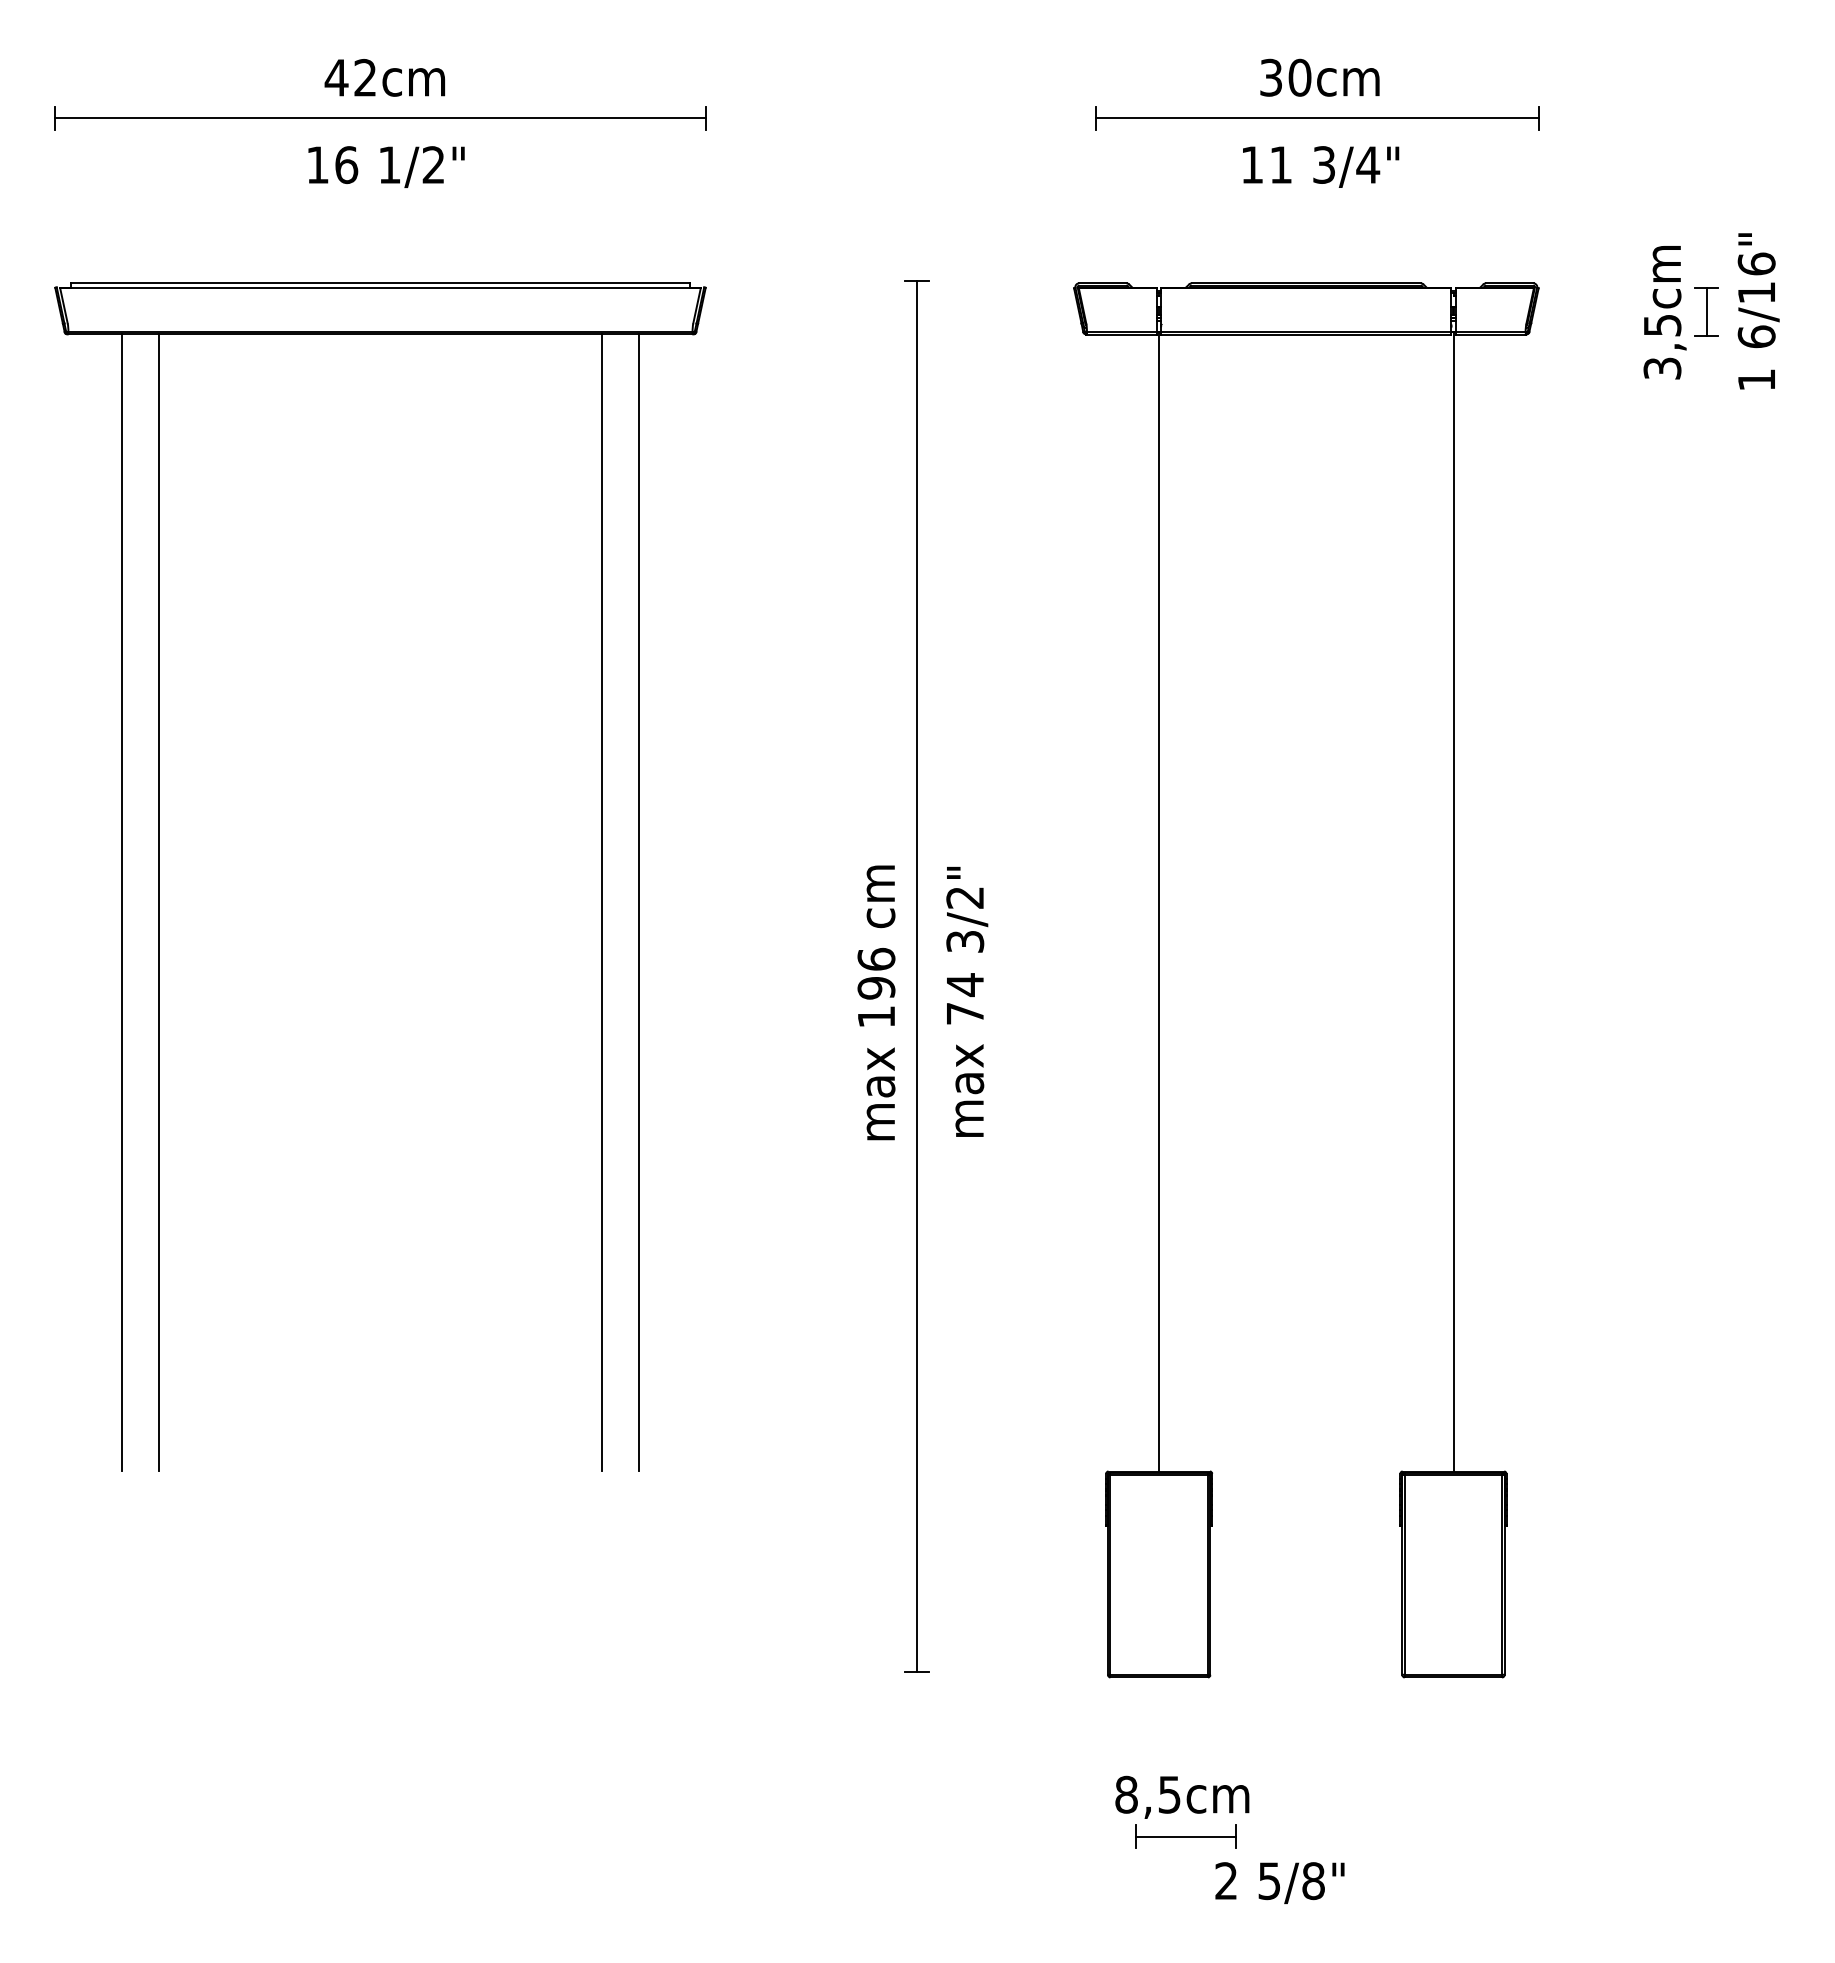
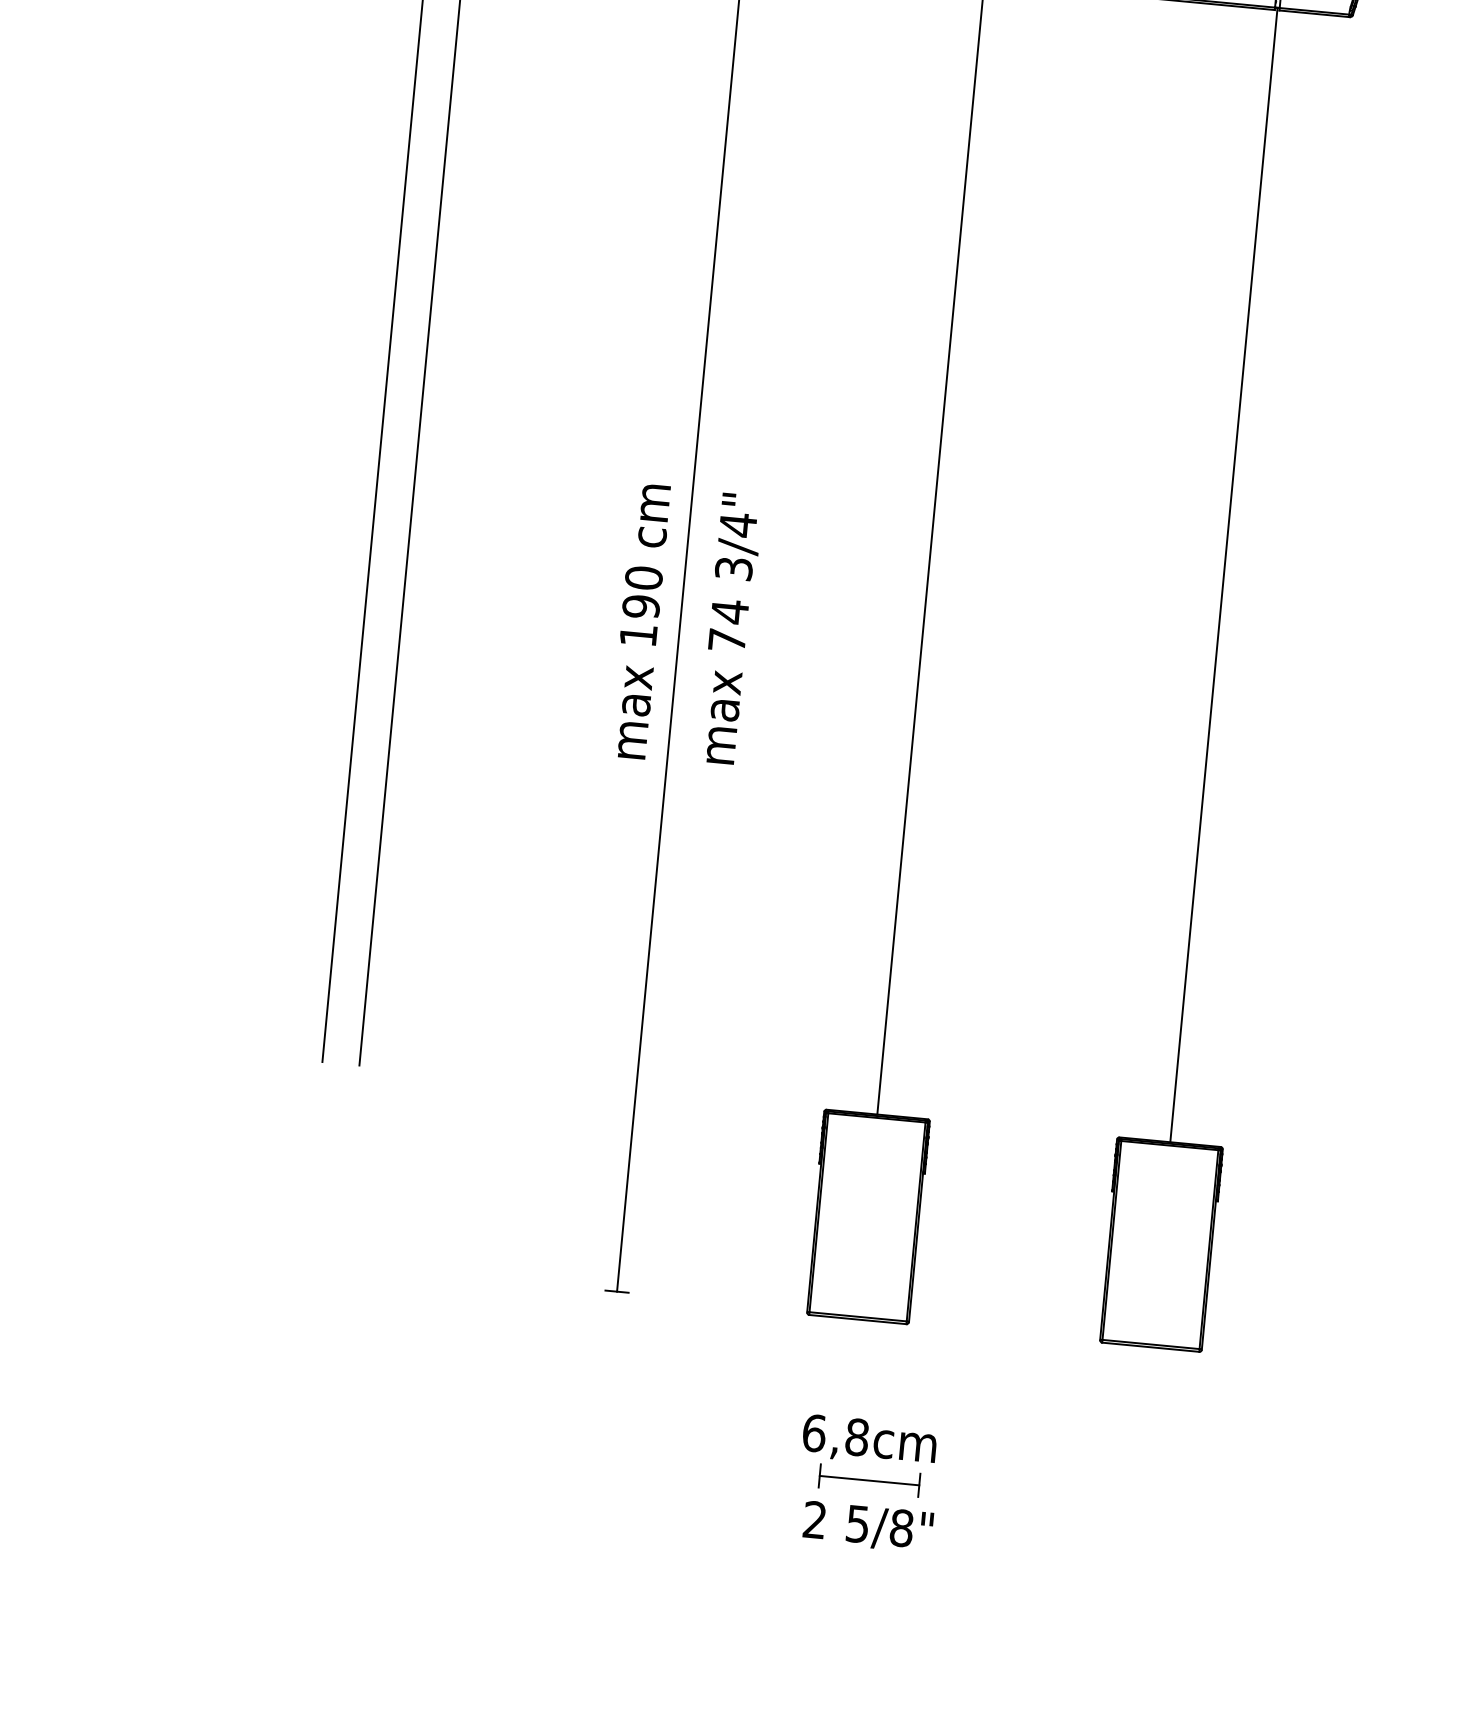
text: (964, 897) -> (737, 524), 3/2" -> 3/4"
text: (876, 958) -> (644, 577), 196 -> 190
text: (1148, 1794) -> (836, 1435), 8,5cm -> 6,8cm
text: (1279, 1882) -> (867, 1526), moved

